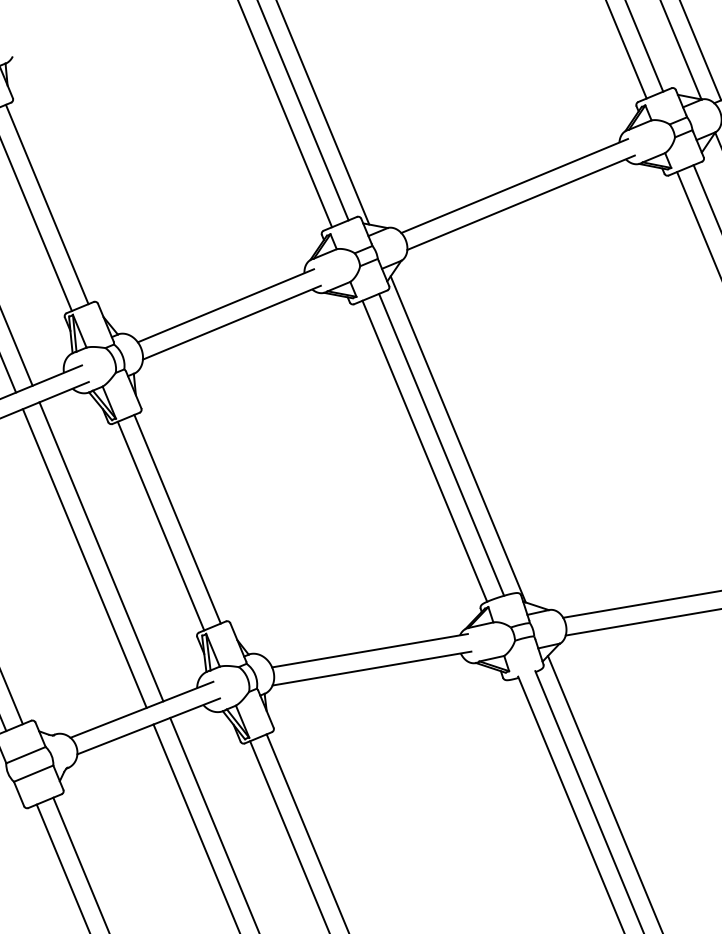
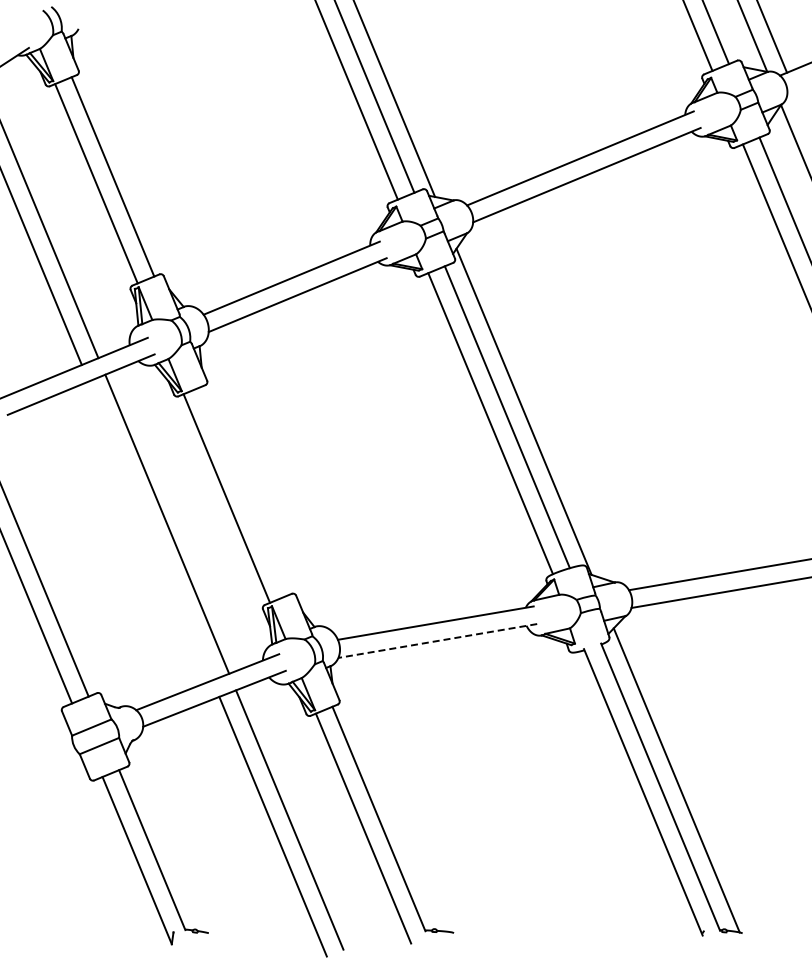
line: (177, 519) -> (243, 491), removed
line: (84, 558) -> (150, 530), removed
line: (371, 668) -> (437, 640), solid -> dashed

